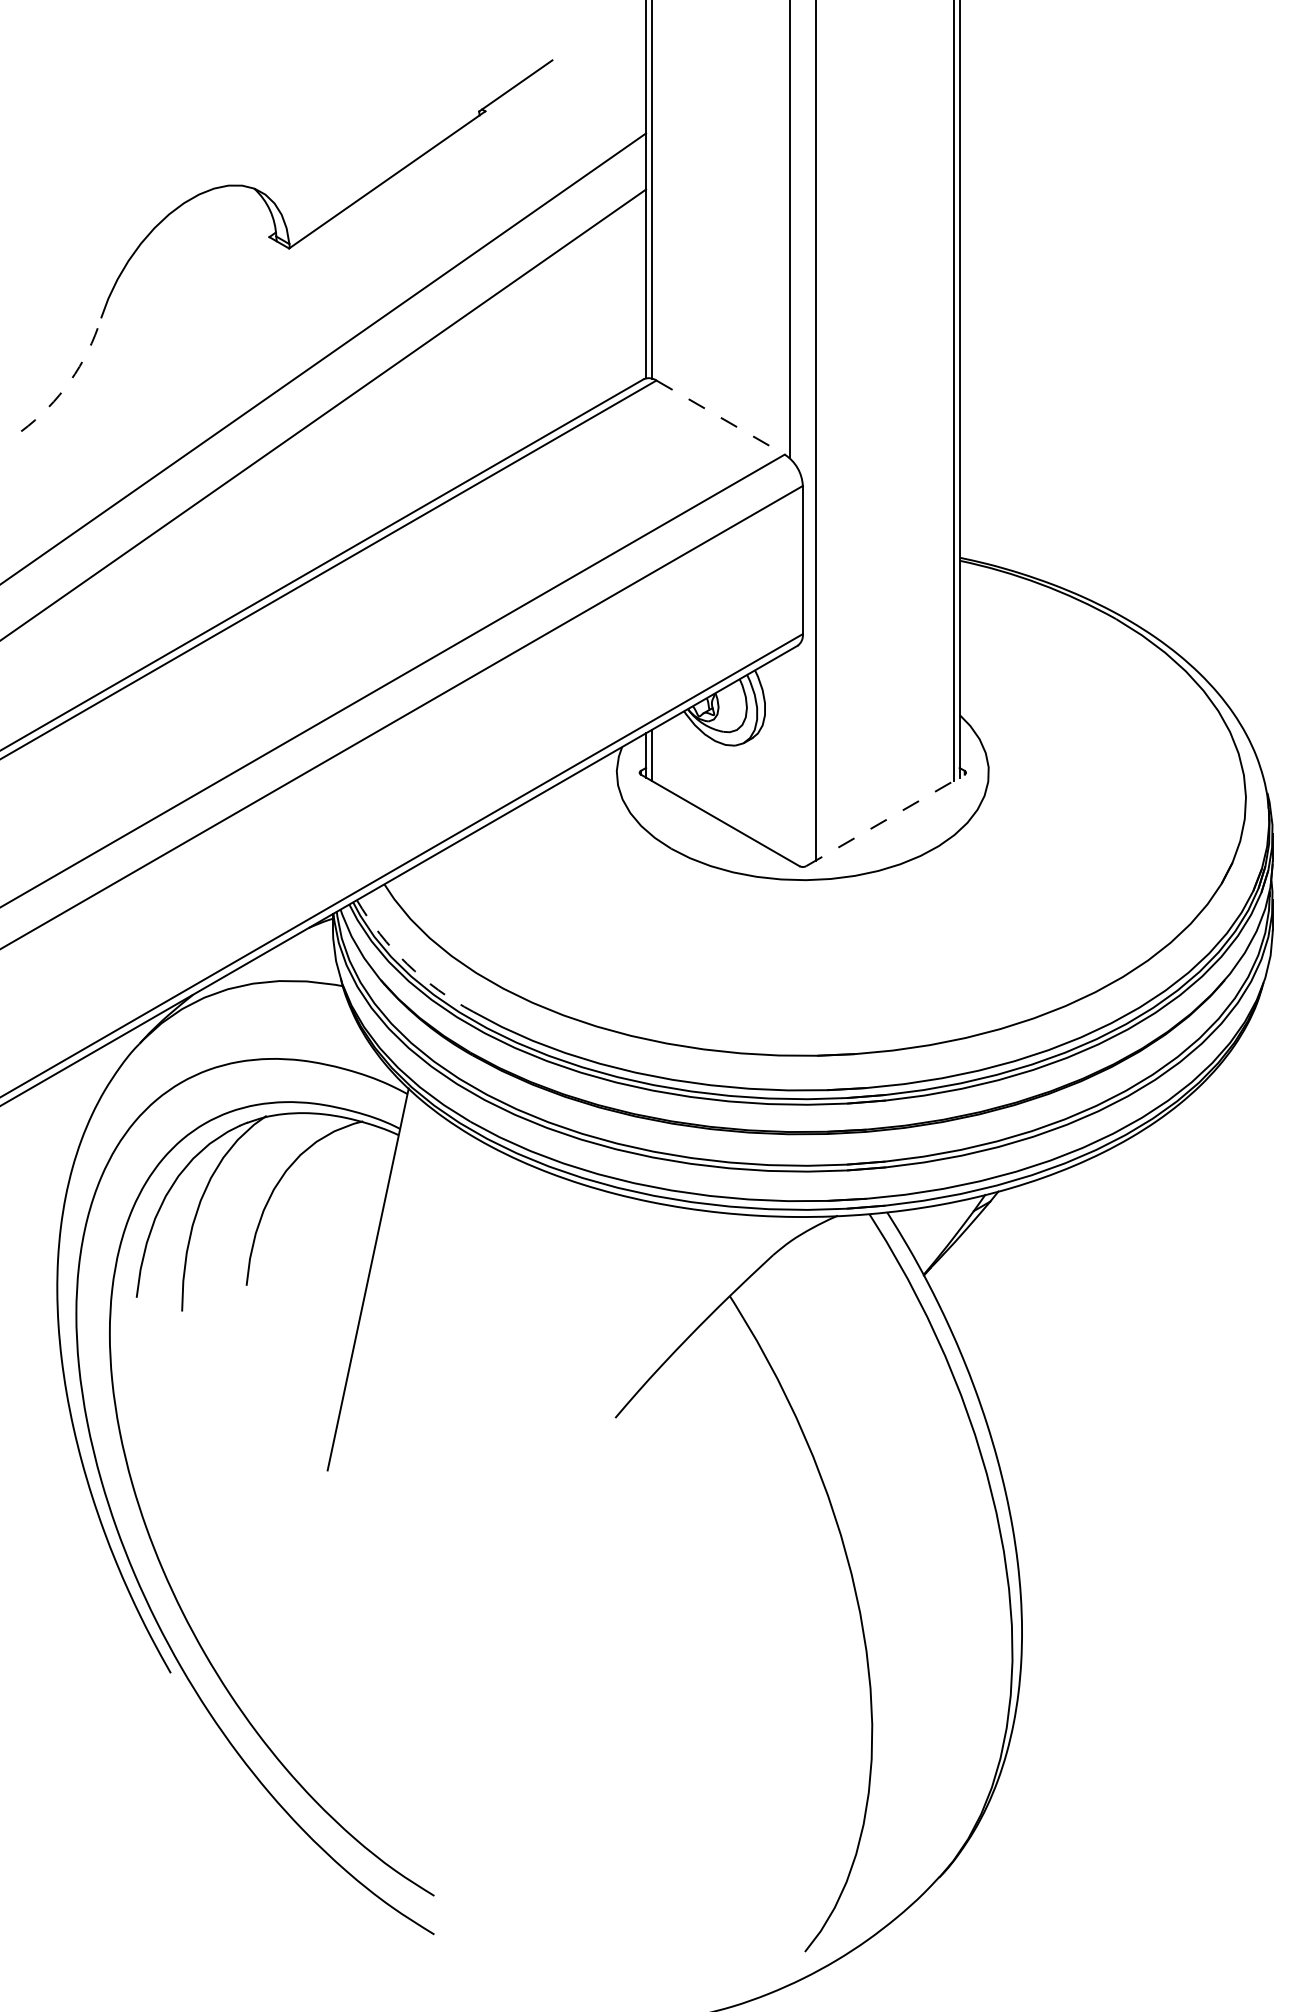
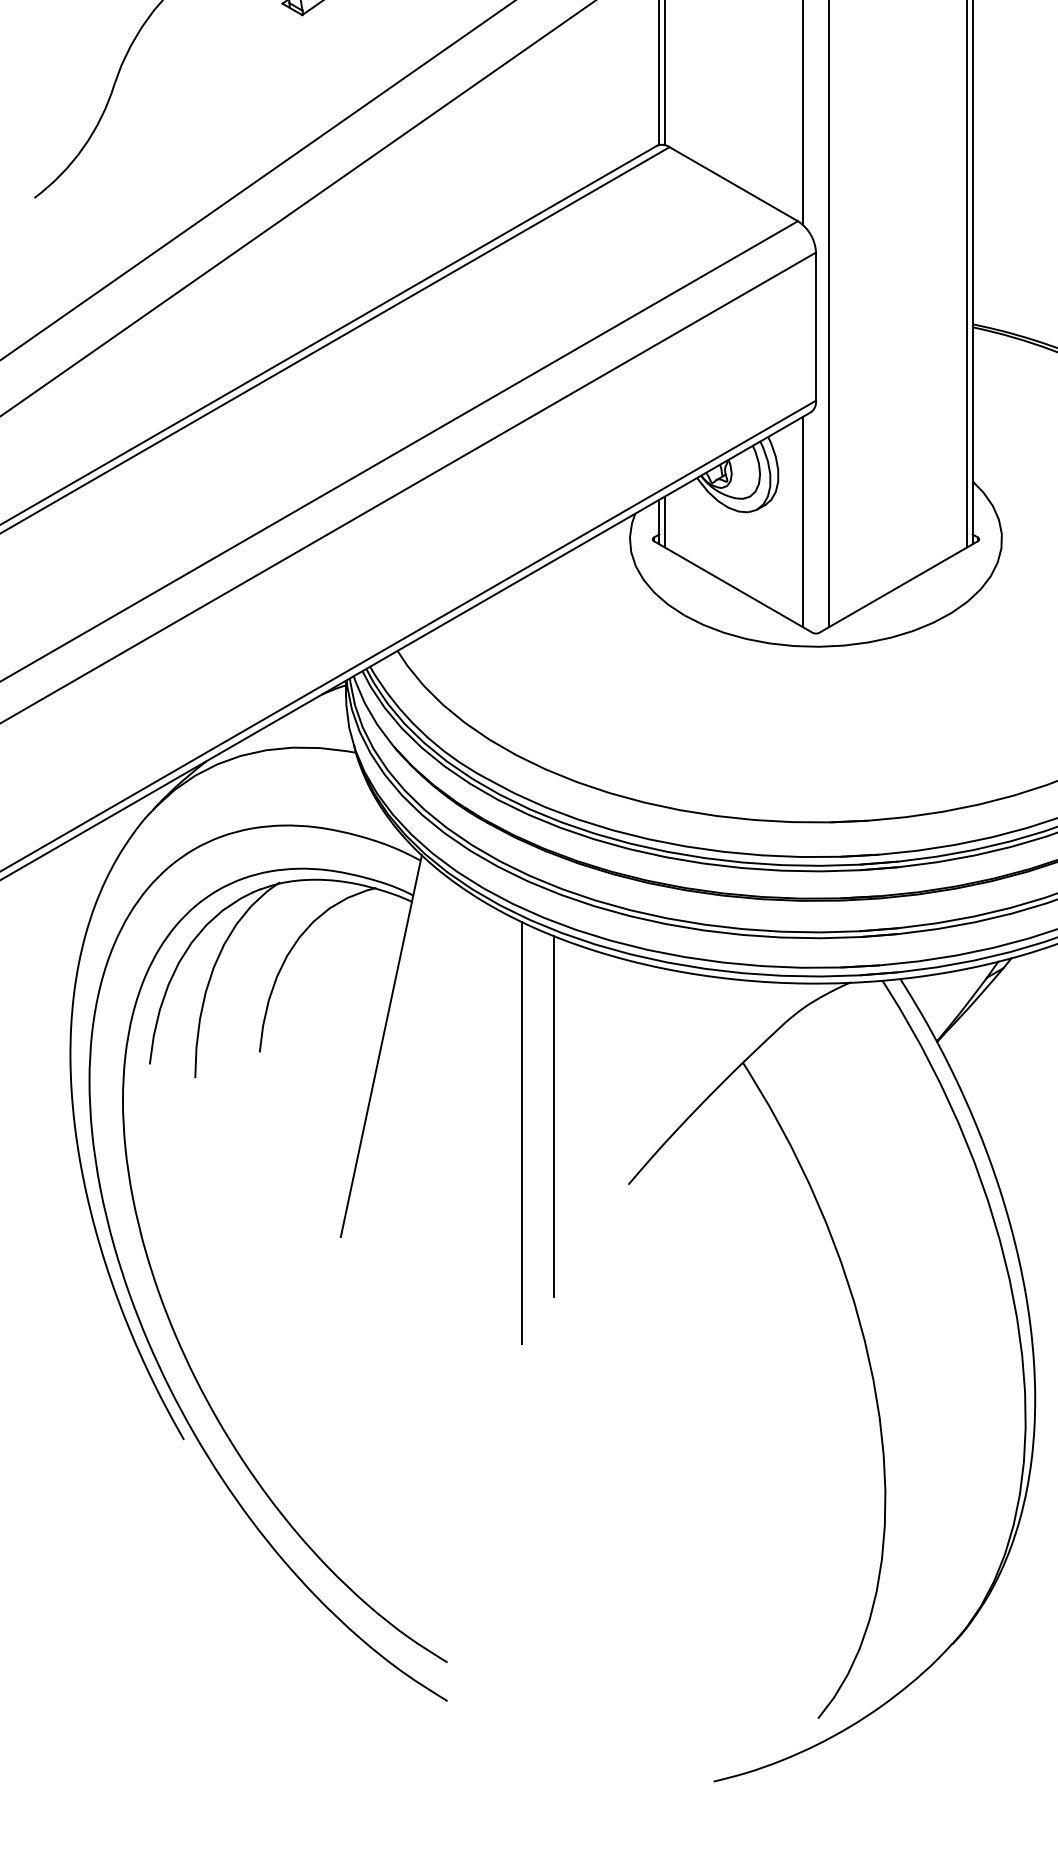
arc: (70, 381) -> (83, 148), dashed -> solid
line: (721, 417) -> (734, 184), dashed -> solid
line: (789, 755) -> (802, 522), added
line: (885, 820) -> (898, 587), dashed -> solid
arc: (407, 964) -> (420, 731), dashed -> solid
line: (540, 1349) -> (553, 1116), added
line: (508, 1366) -> (521, 1133), added

